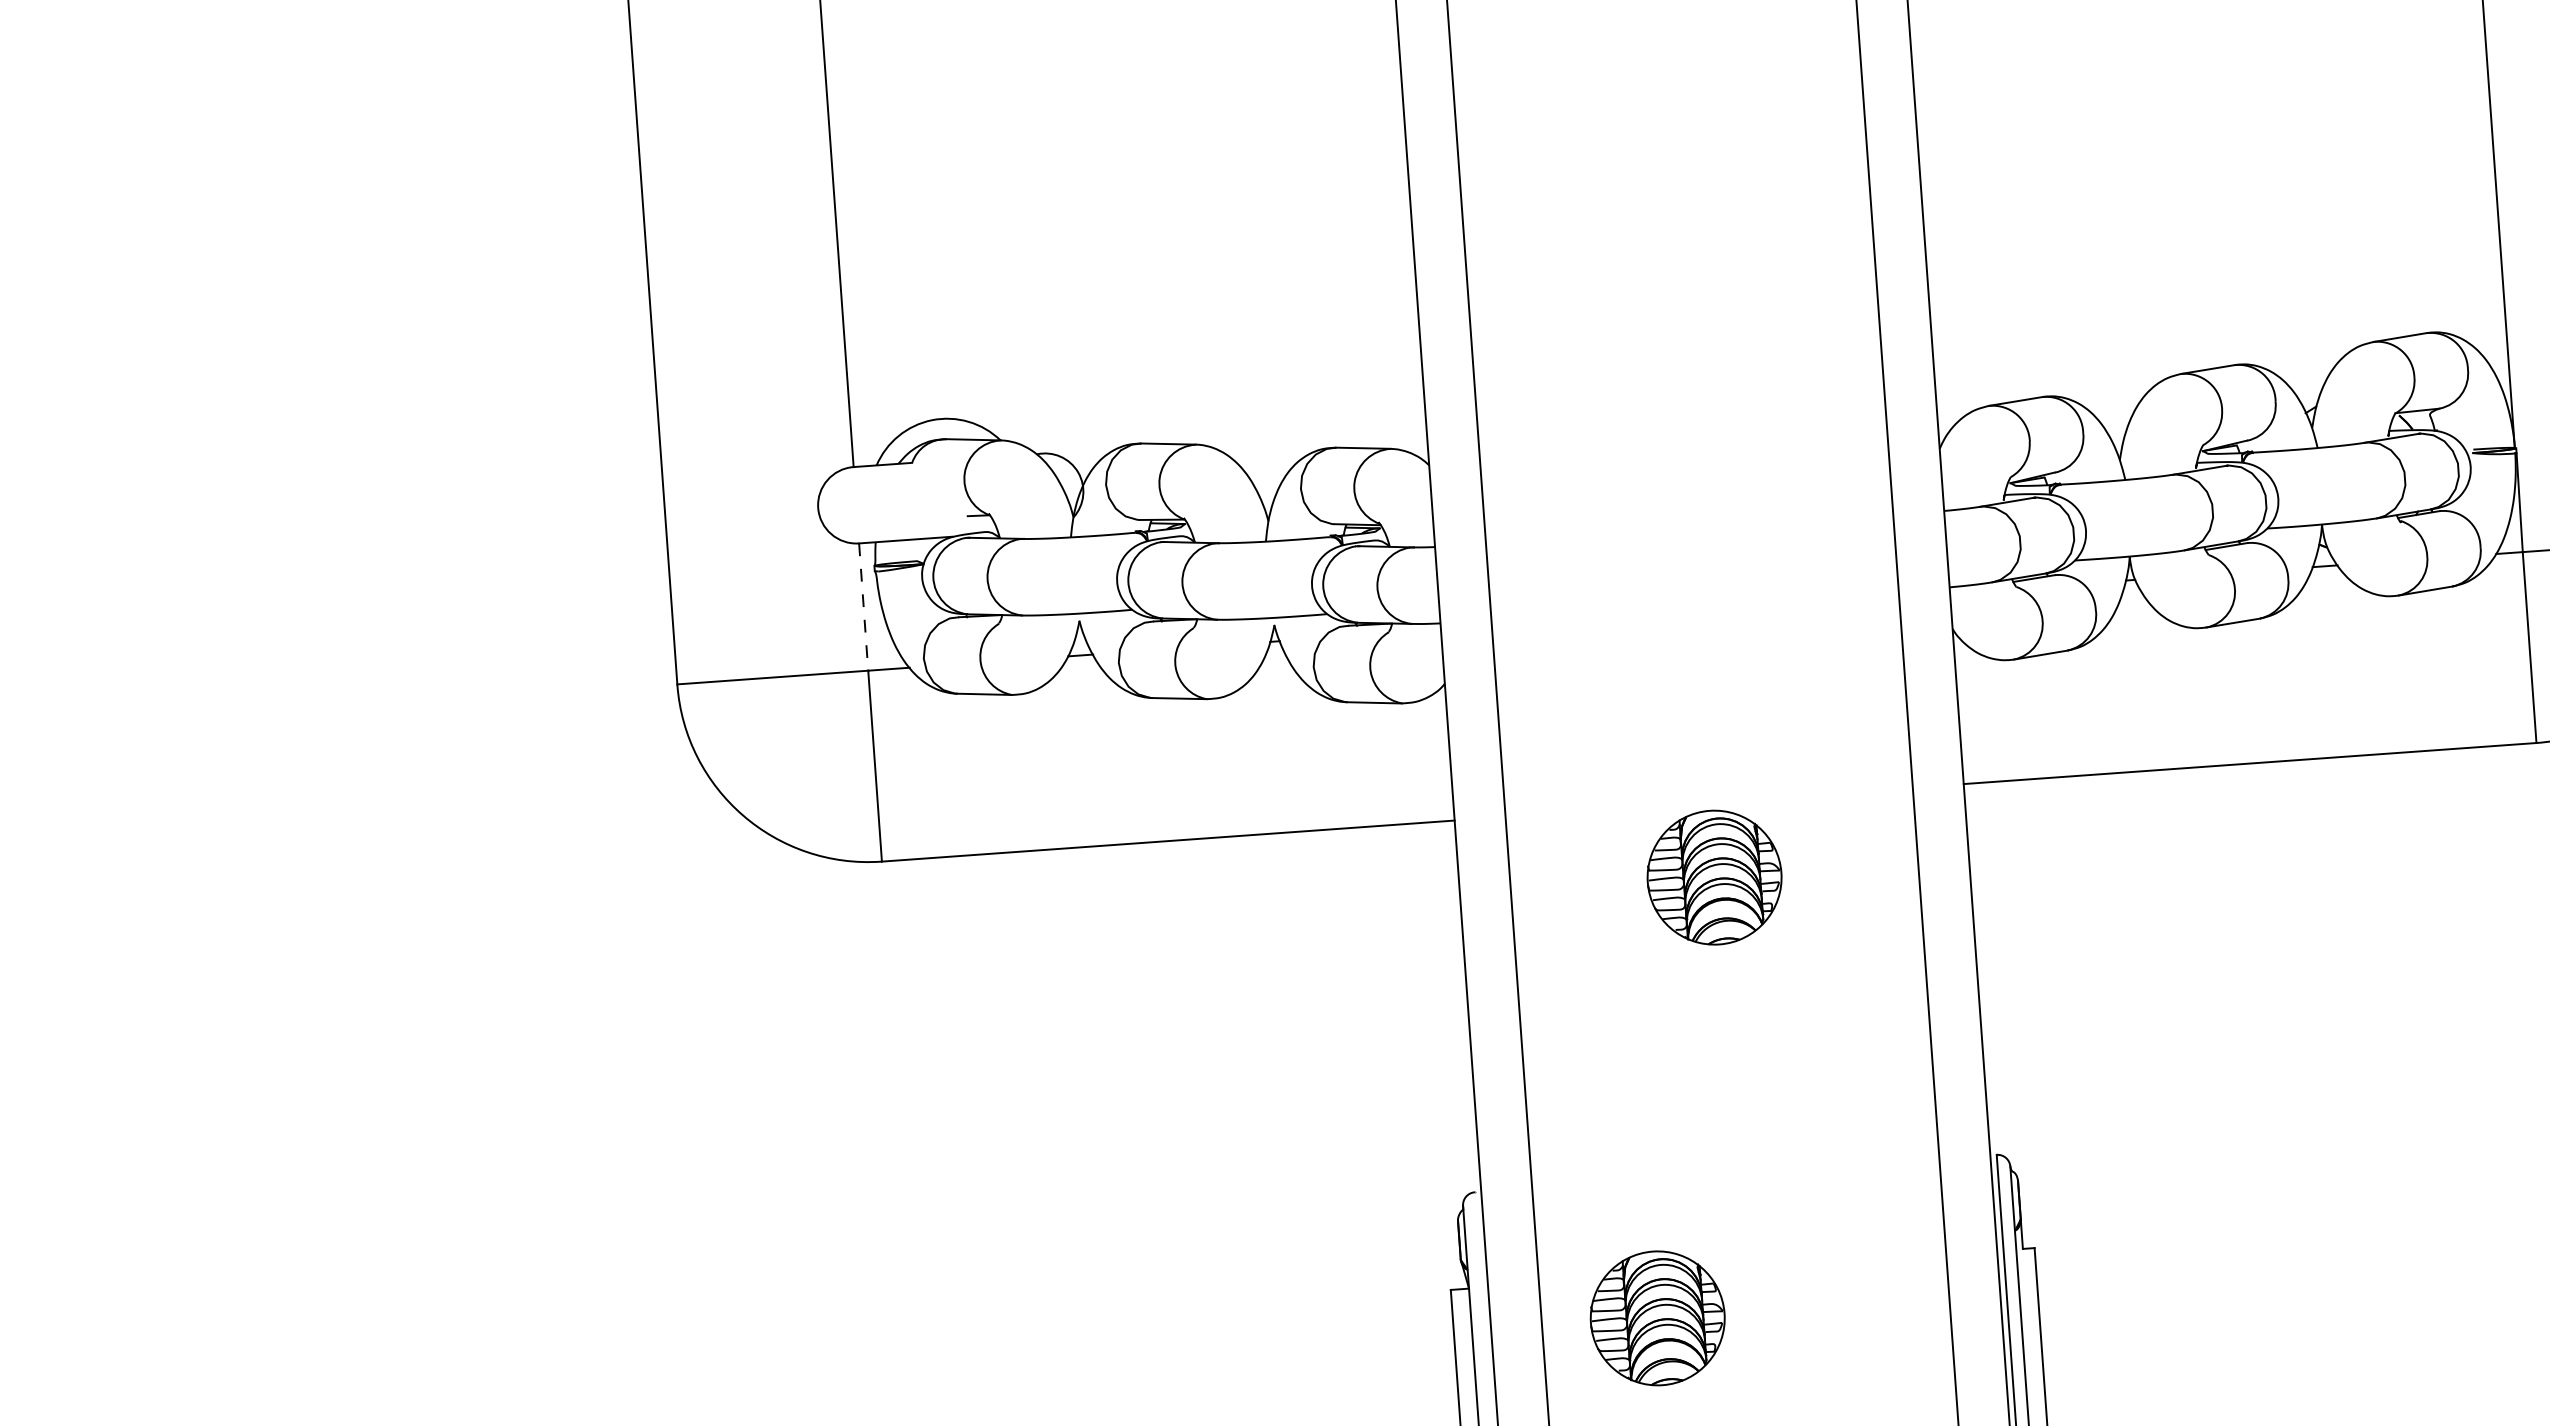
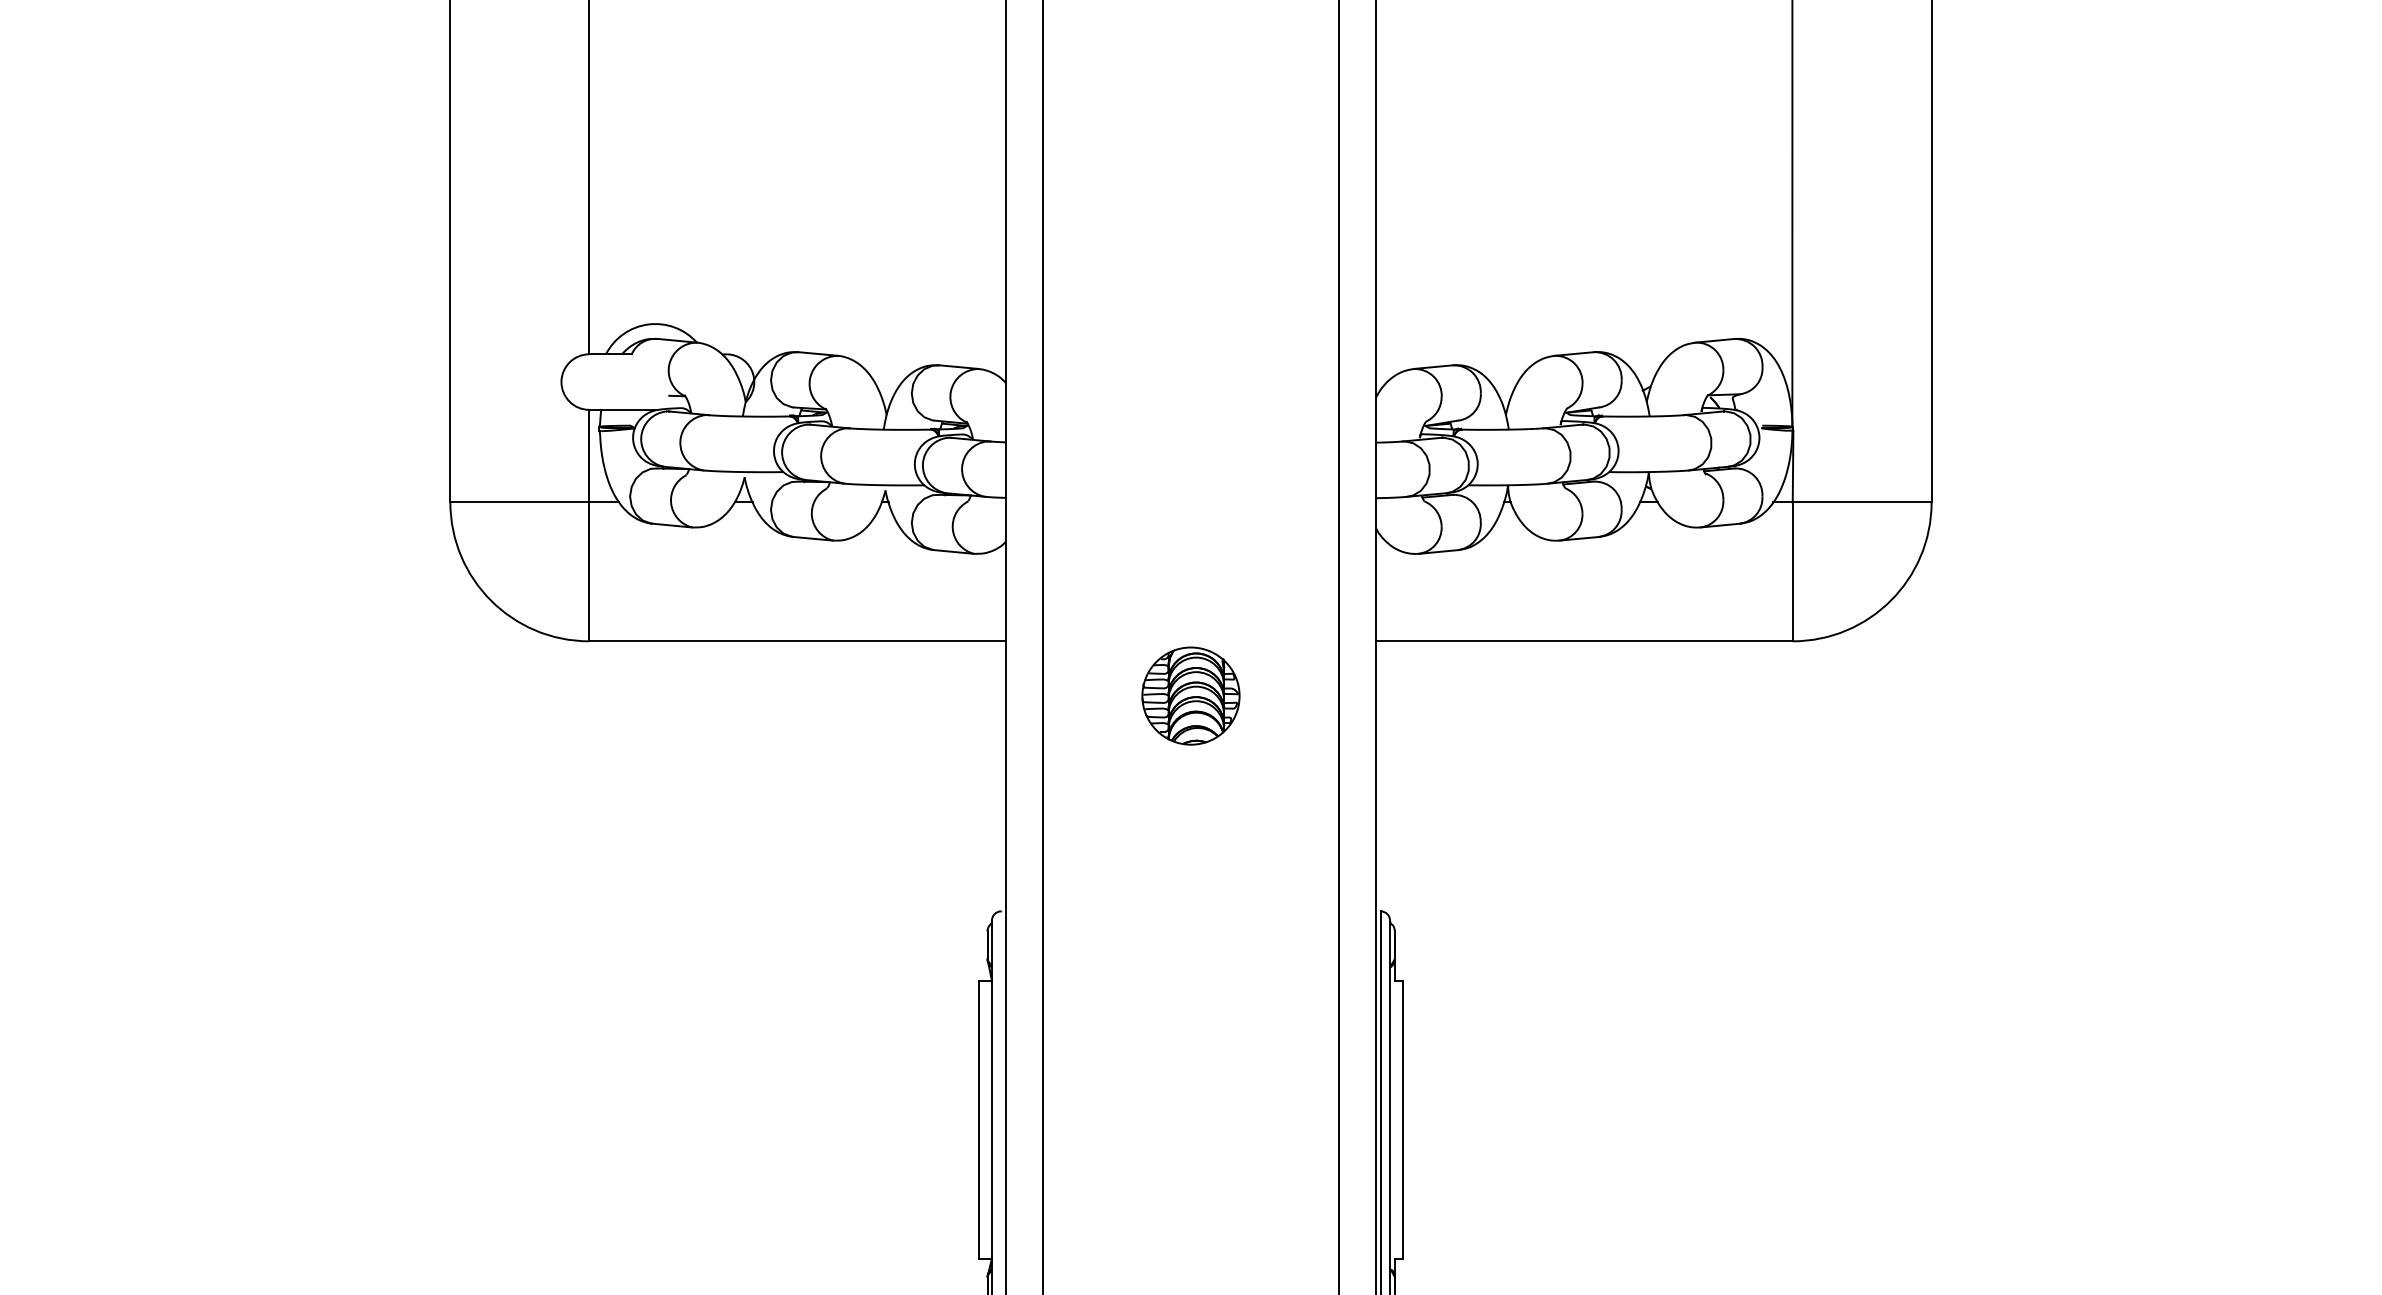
line: (864, 607) -> (589, 456), dashed -> solid
part: (1657, 1317) -> (1126, 1011), removed

